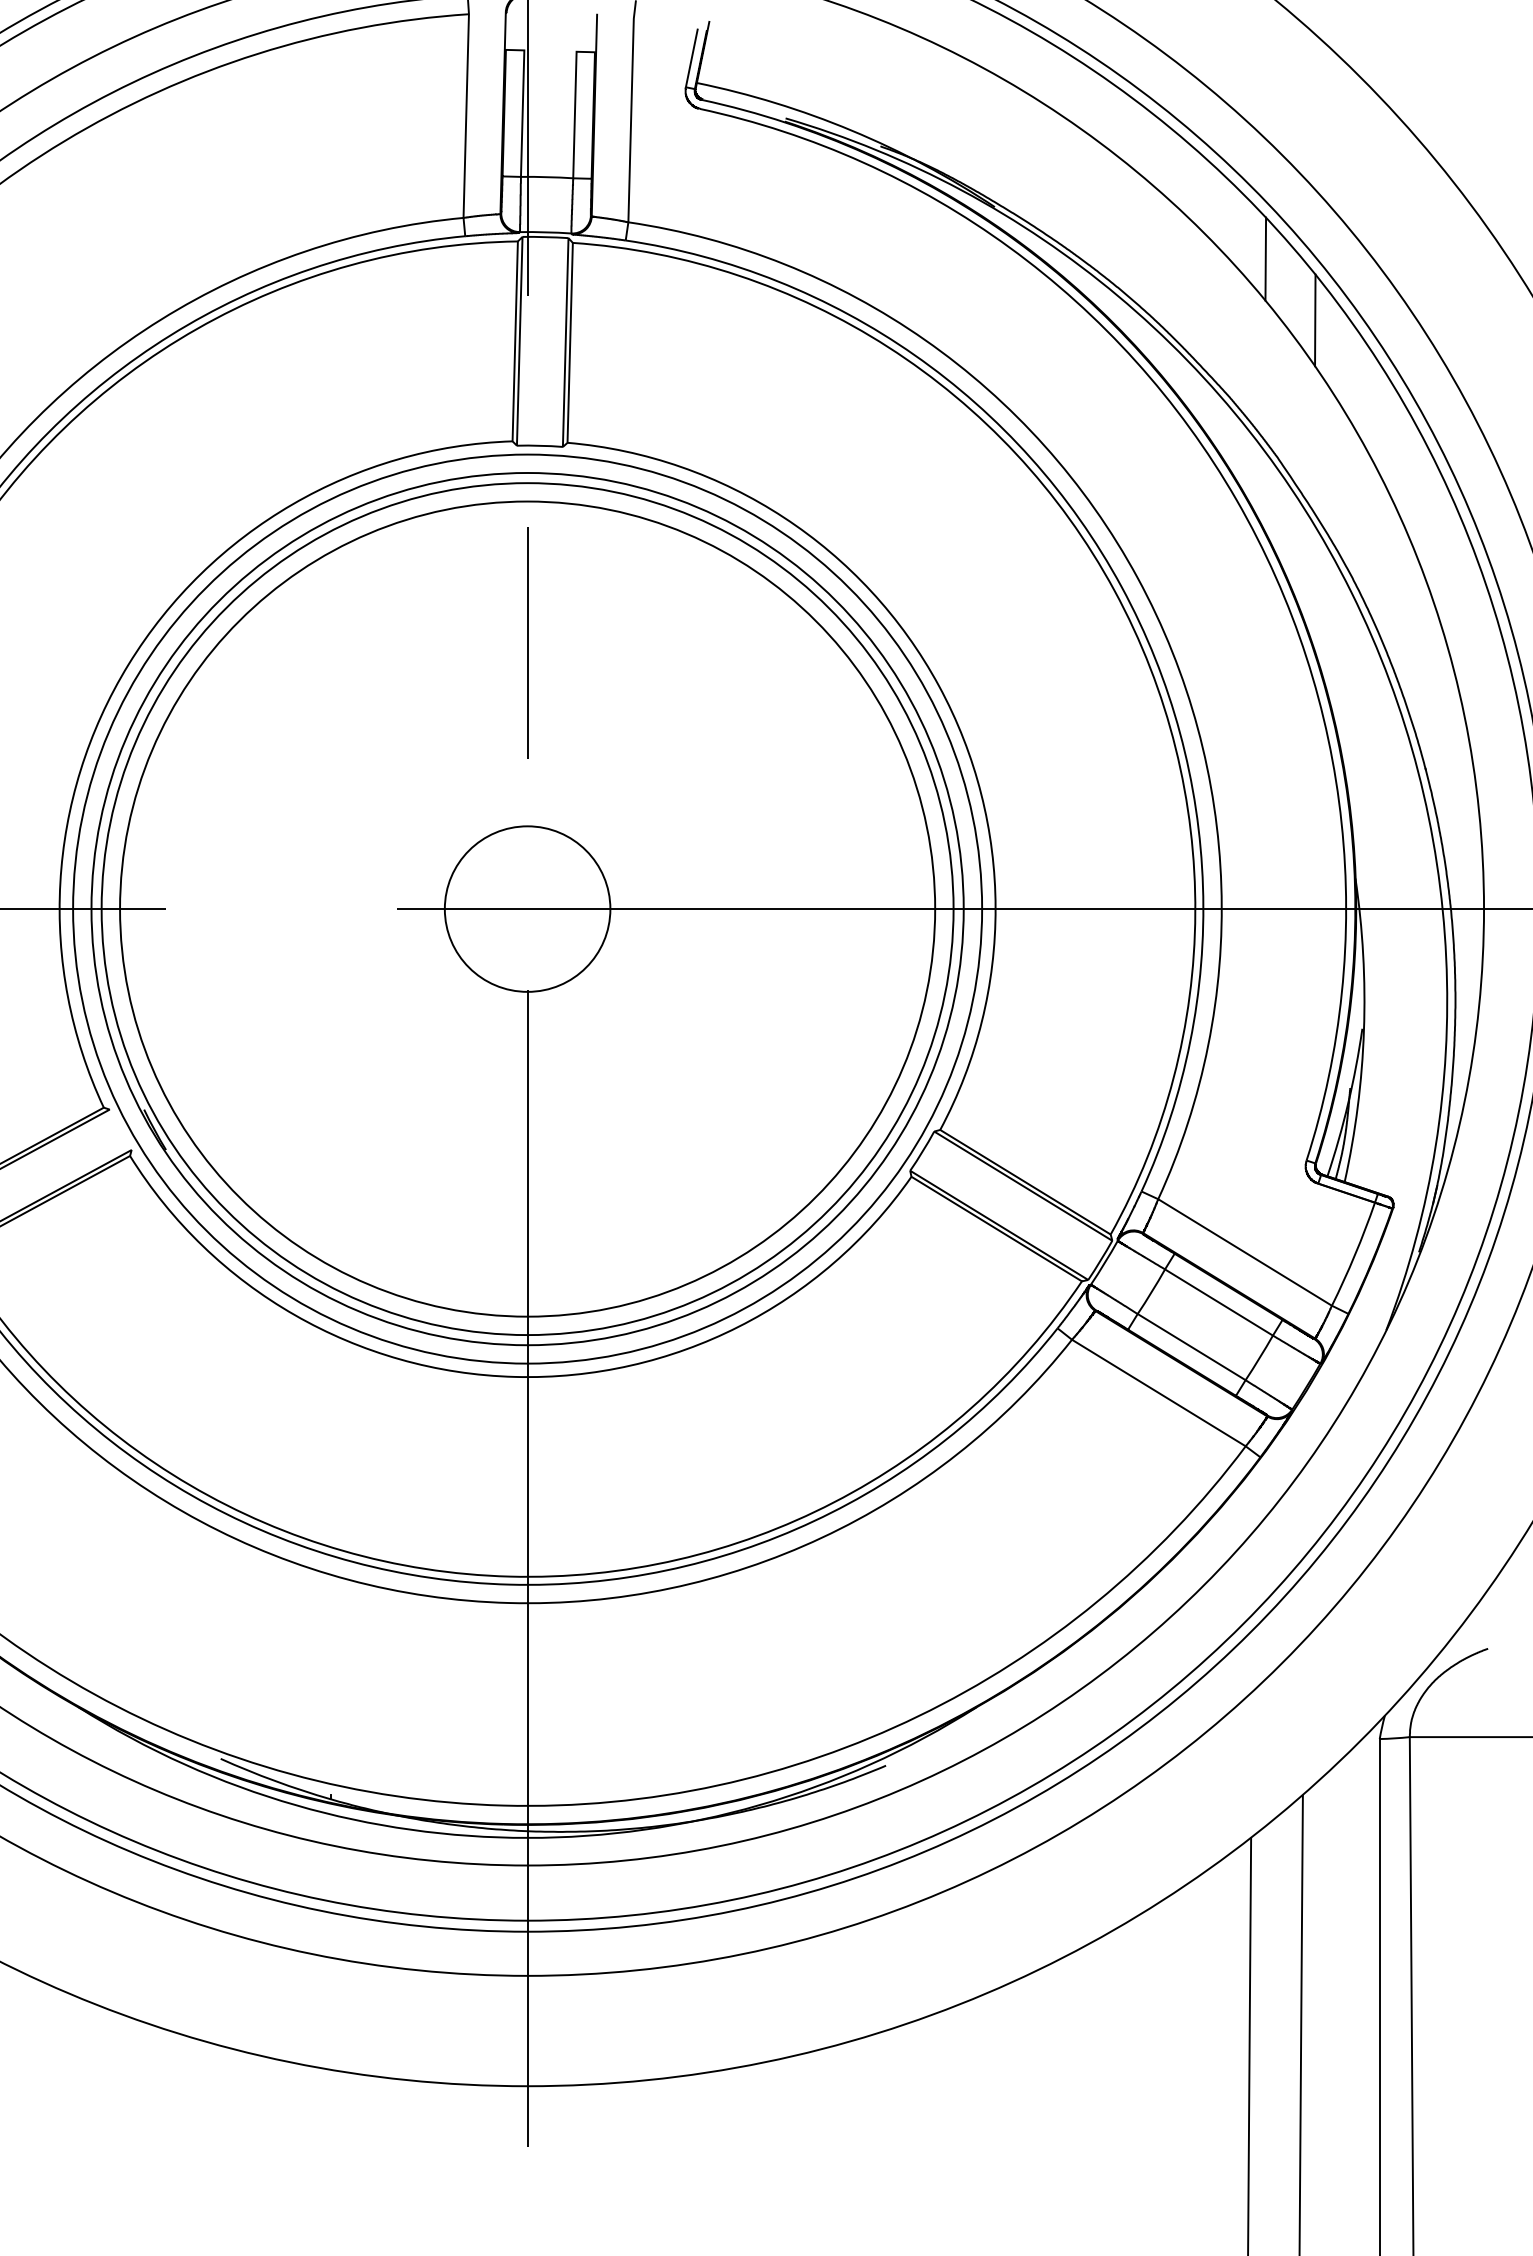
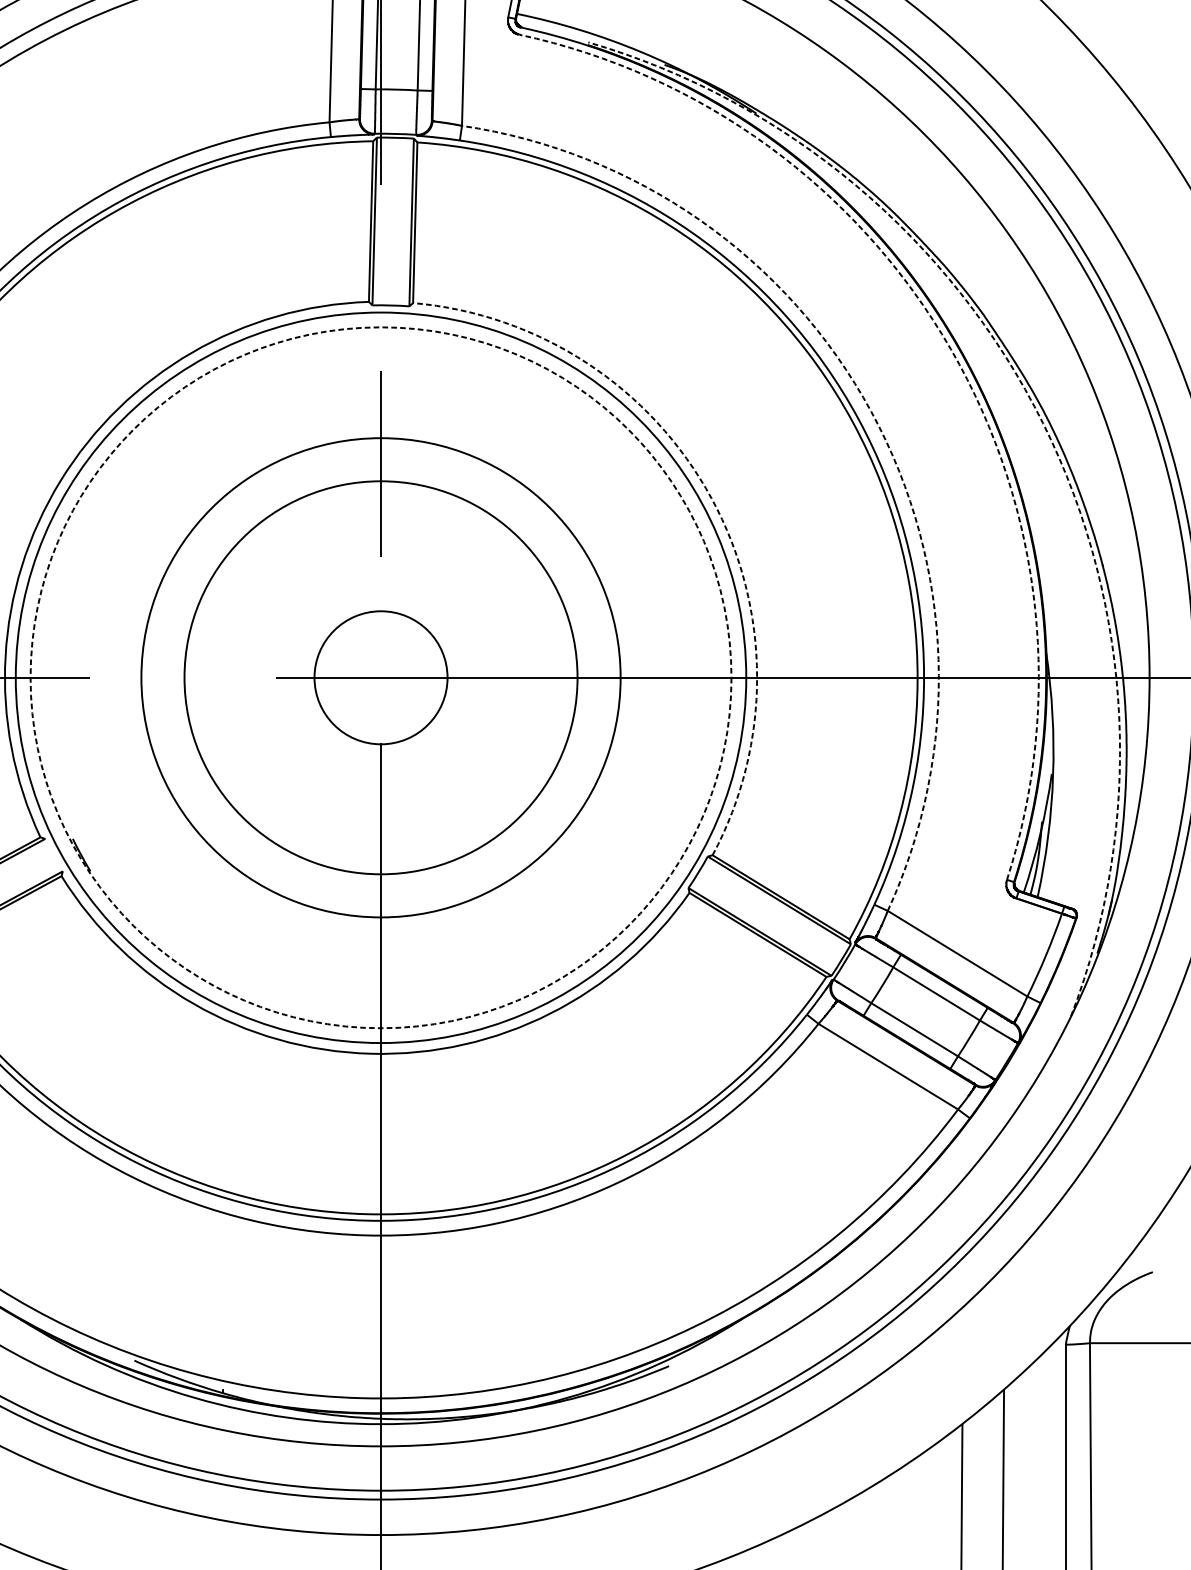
line: (1265, 258) -> (973, 154), removed
line: (1315, 320) -> (1014, 204), removed
arc: (1236, 500) -> (950, 349), solid -> dashed
arc: (1137, 578) -> (871, 412), solid -> dashed
arc: (1351, 592) -> (1043, 423), solid -> dashed
arc: (938, 685) -> (711, 498), solid -> dashed
circle: (527, 908) -> (380, 677), size x0.6
circle: (527, 909) -> (380, 678), size x0.7
circle: (527, 909) -> (380, 678), solid -> dashed

